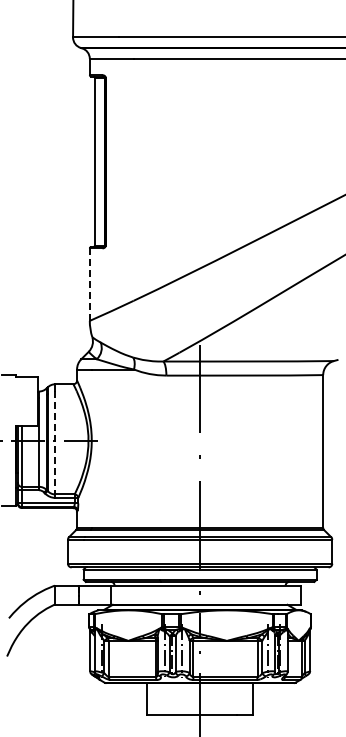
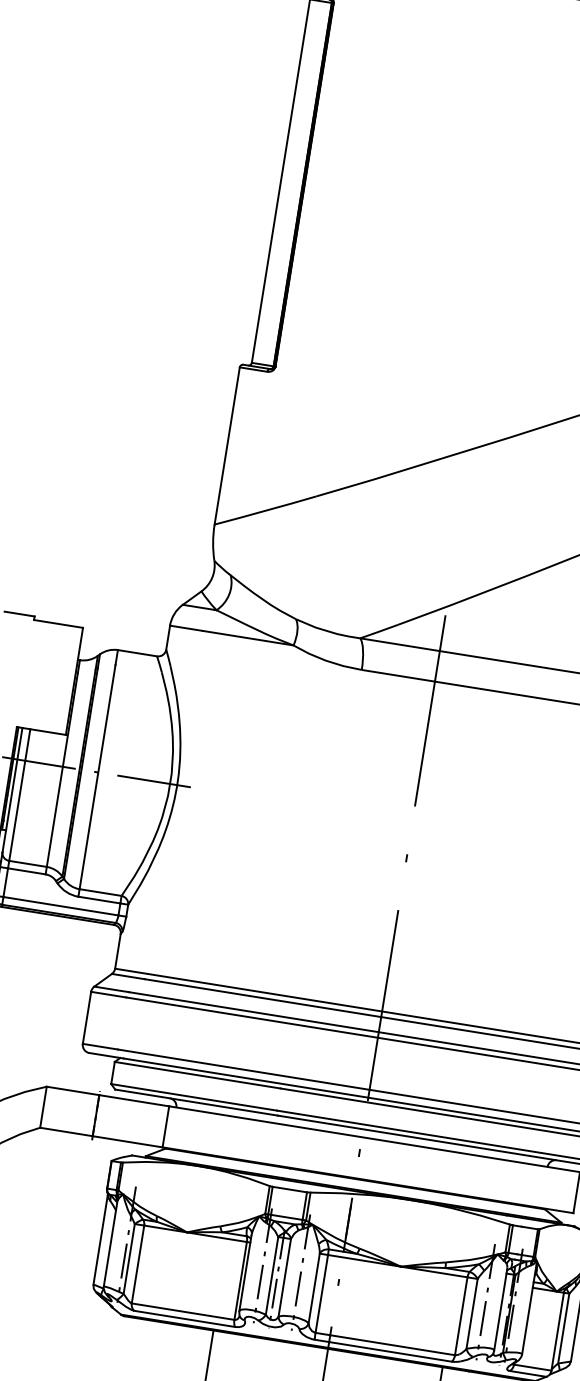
line: (89, 284) -> (226, 445), dashed -> solid
line: (55, 442) -> (97, 776), dashed -> solid

